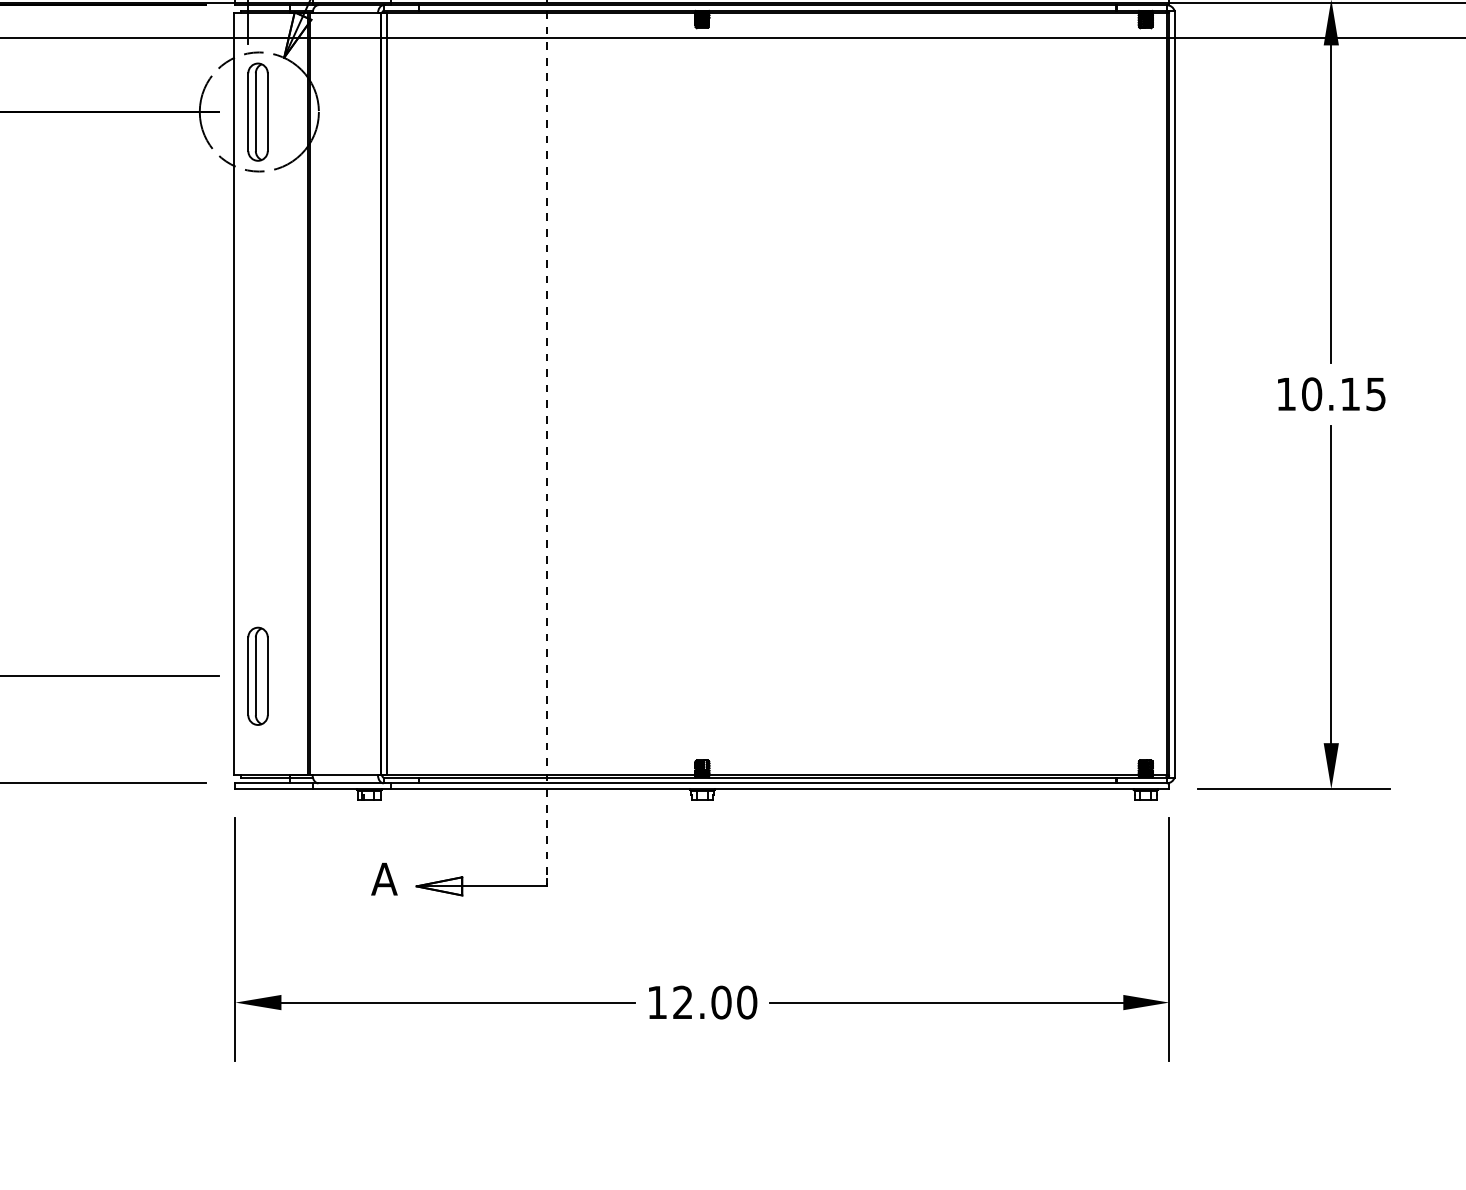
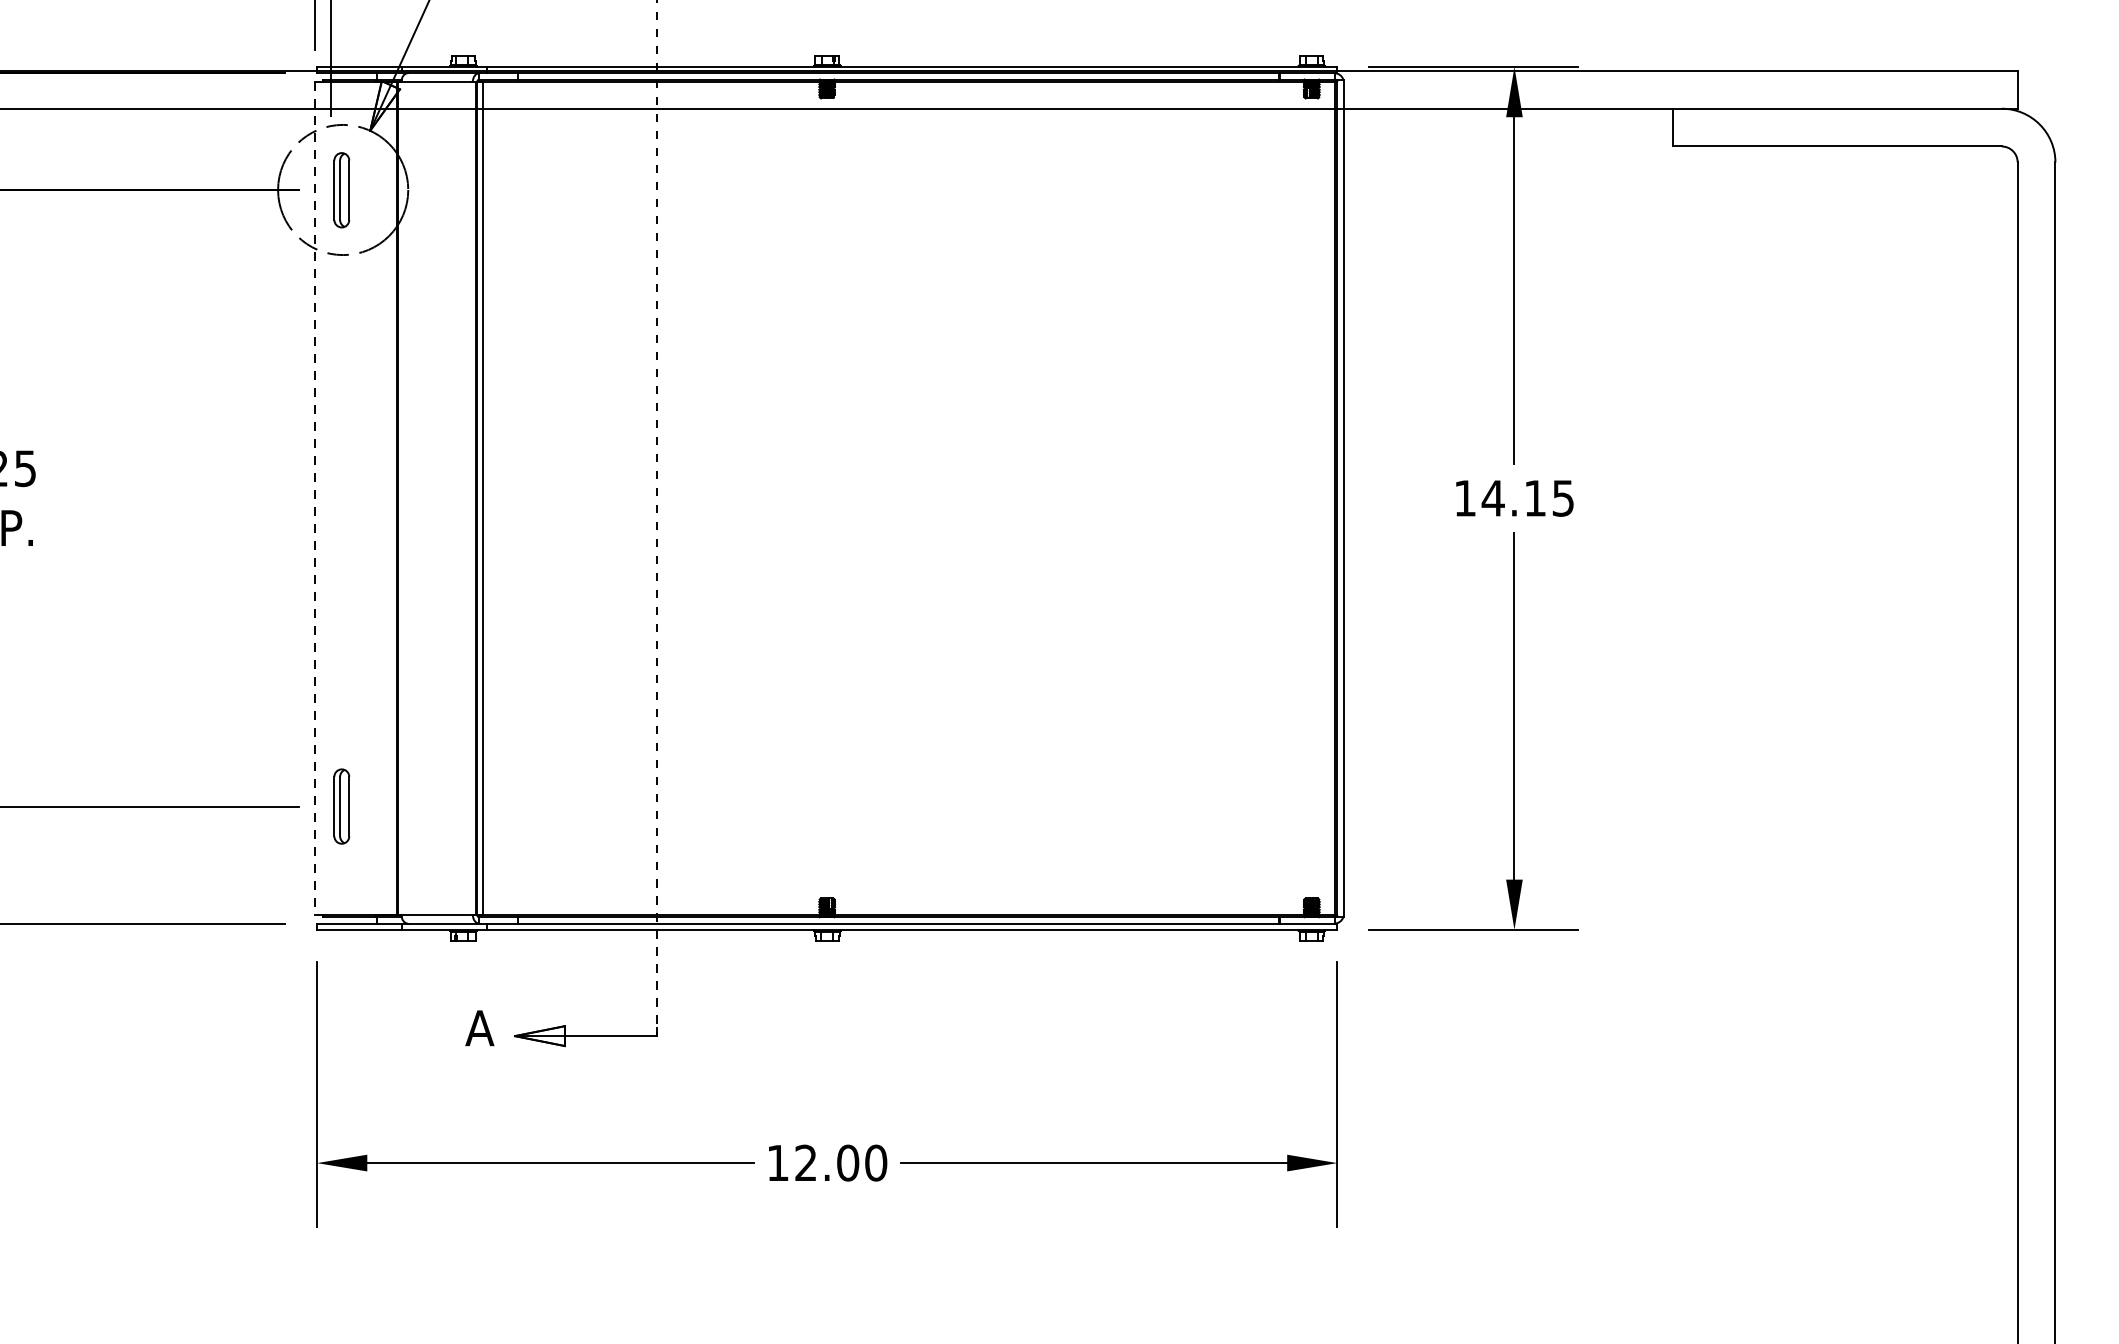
part: (257, 112) -> (341, 190), size x0.7
line: (234, 394) -> (315, 498), solid -> dashed
text: (1311, 394) -> (1492, 498), 10.15 -> 14.15
part: (257, 676) -> (341, 806), size x0.7

